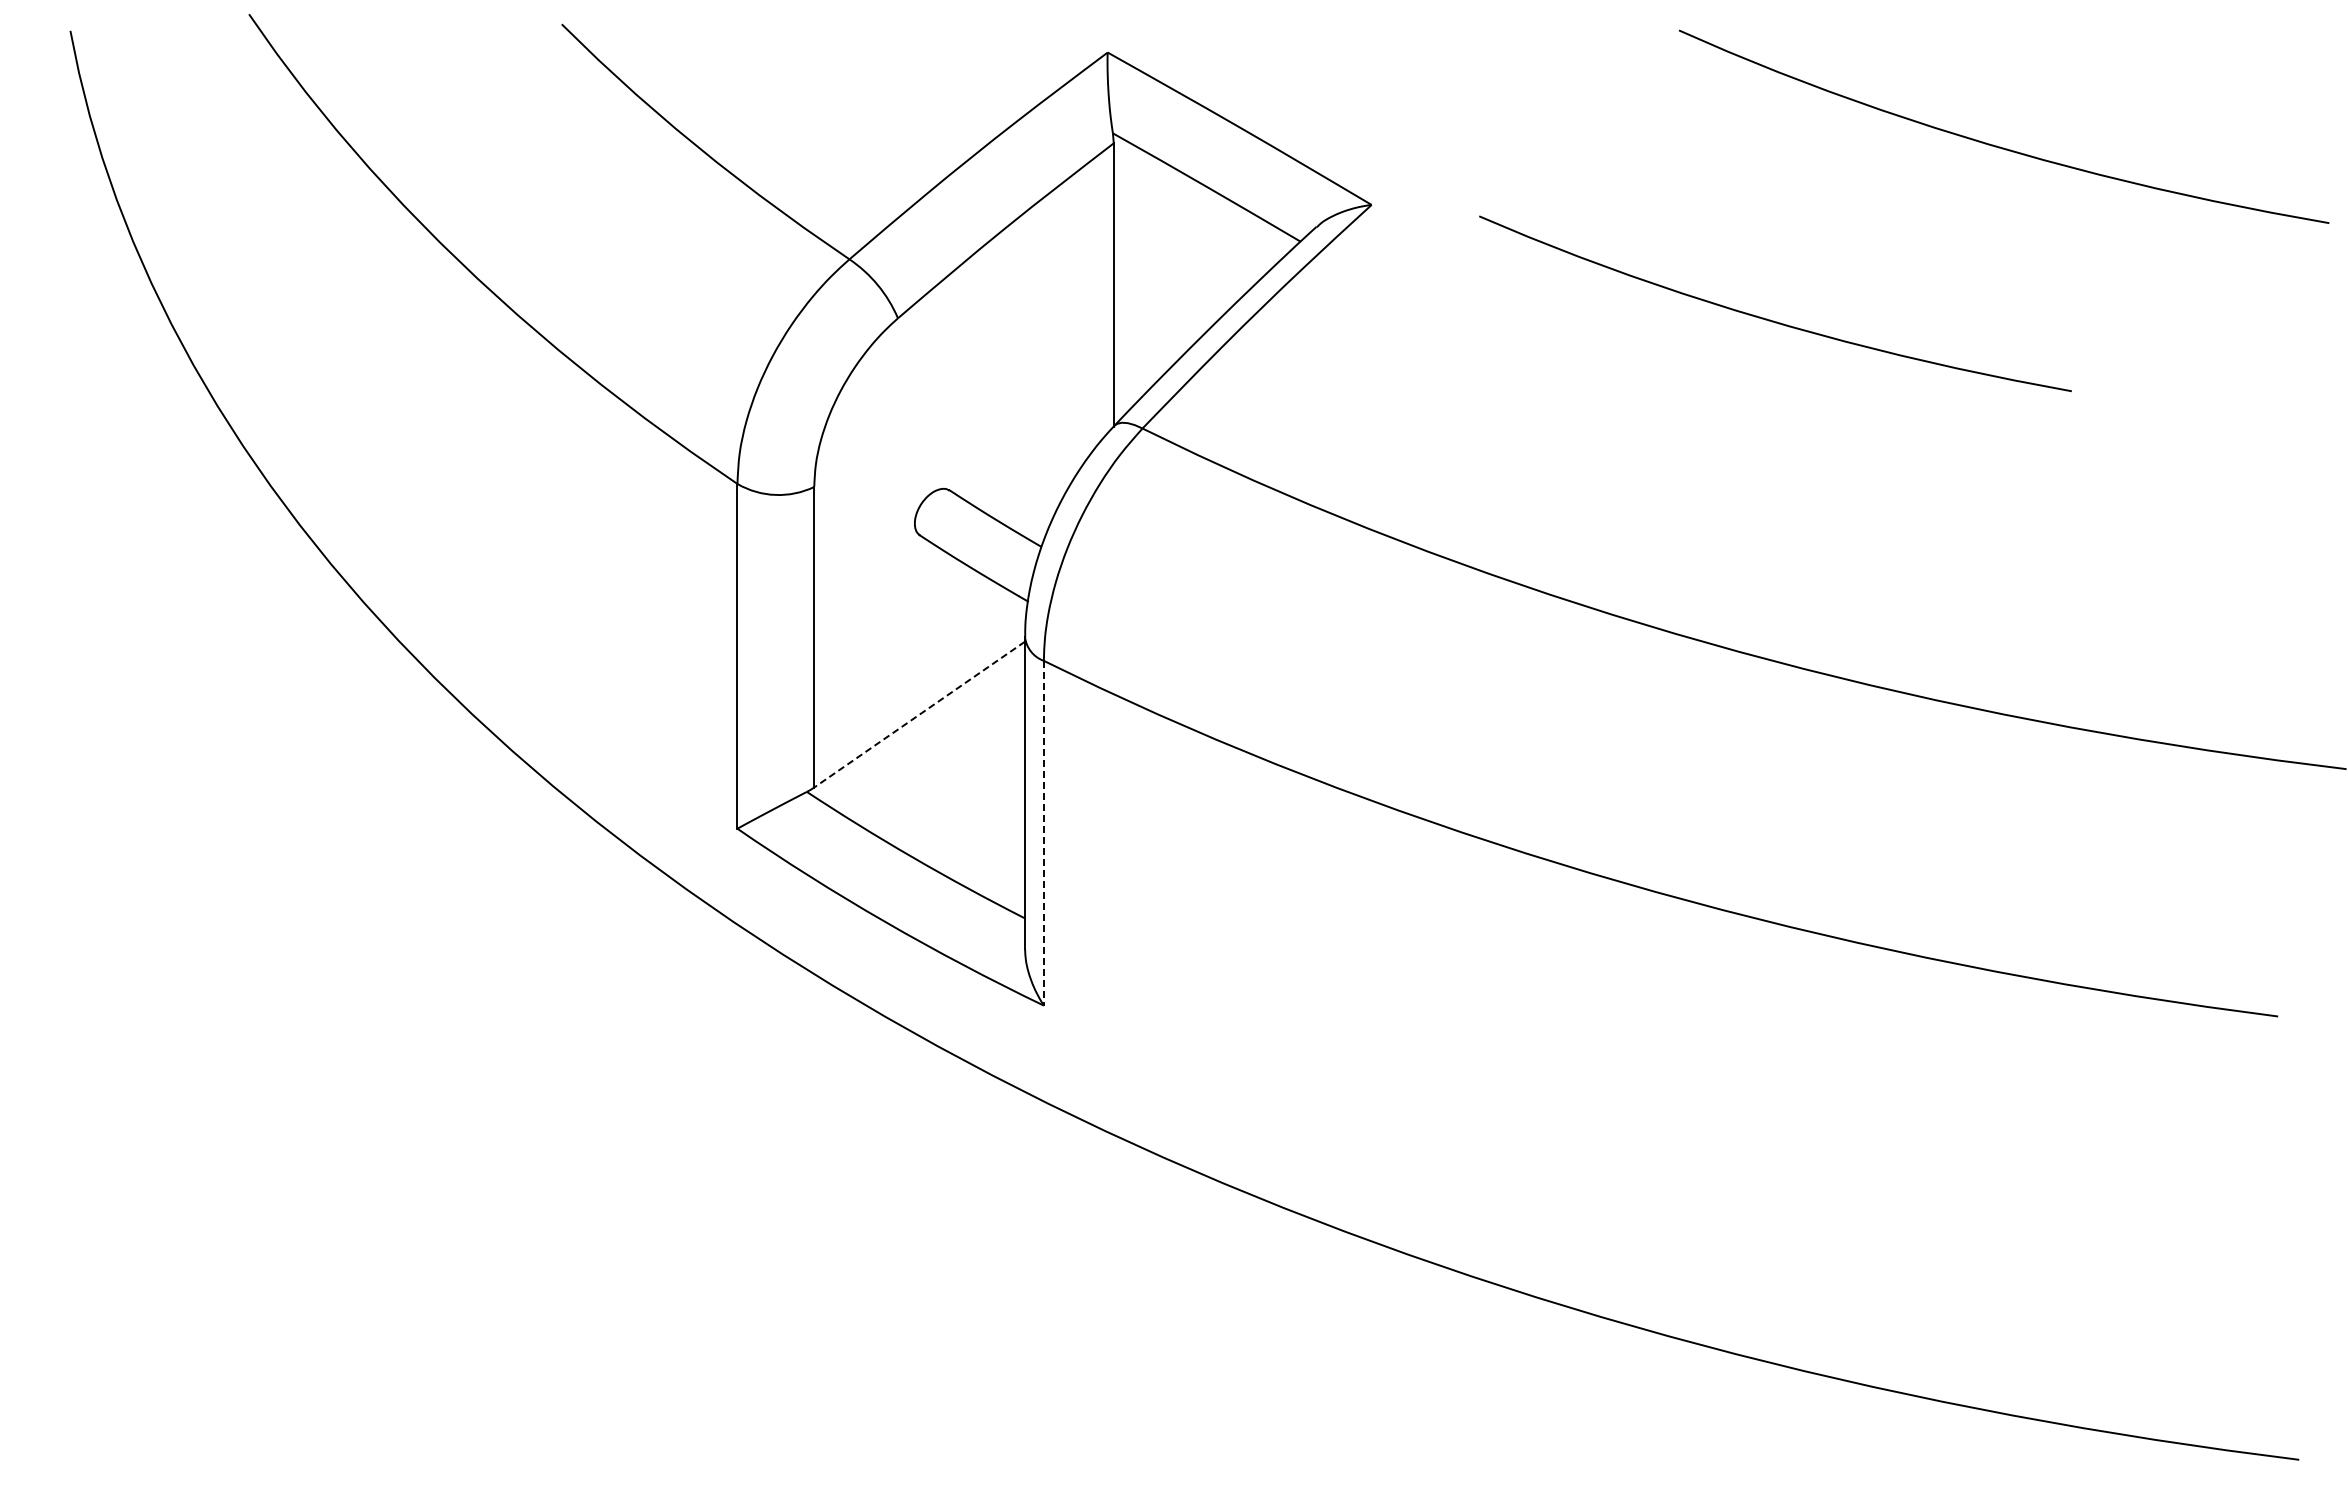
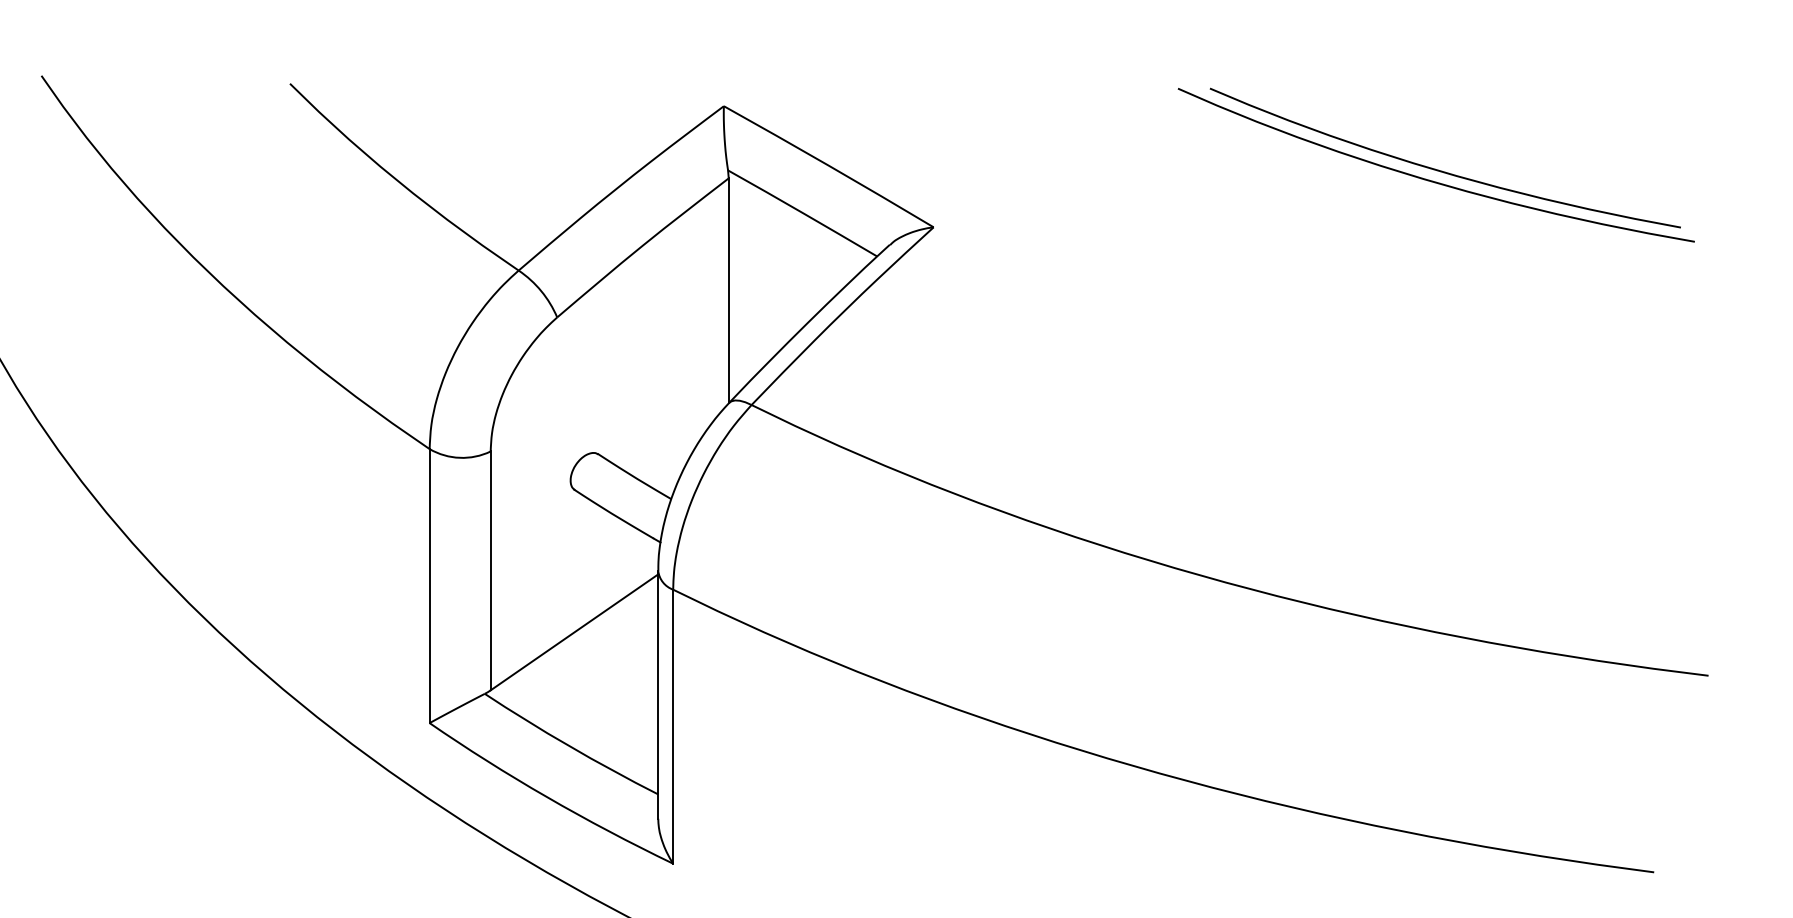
curve: (1770, 319) -> (1441, 170), moved
line: (919, 714) -> (574, 632), dashed -> solid
line: (1043, 833) -> (672, 726), dashed -> solid

